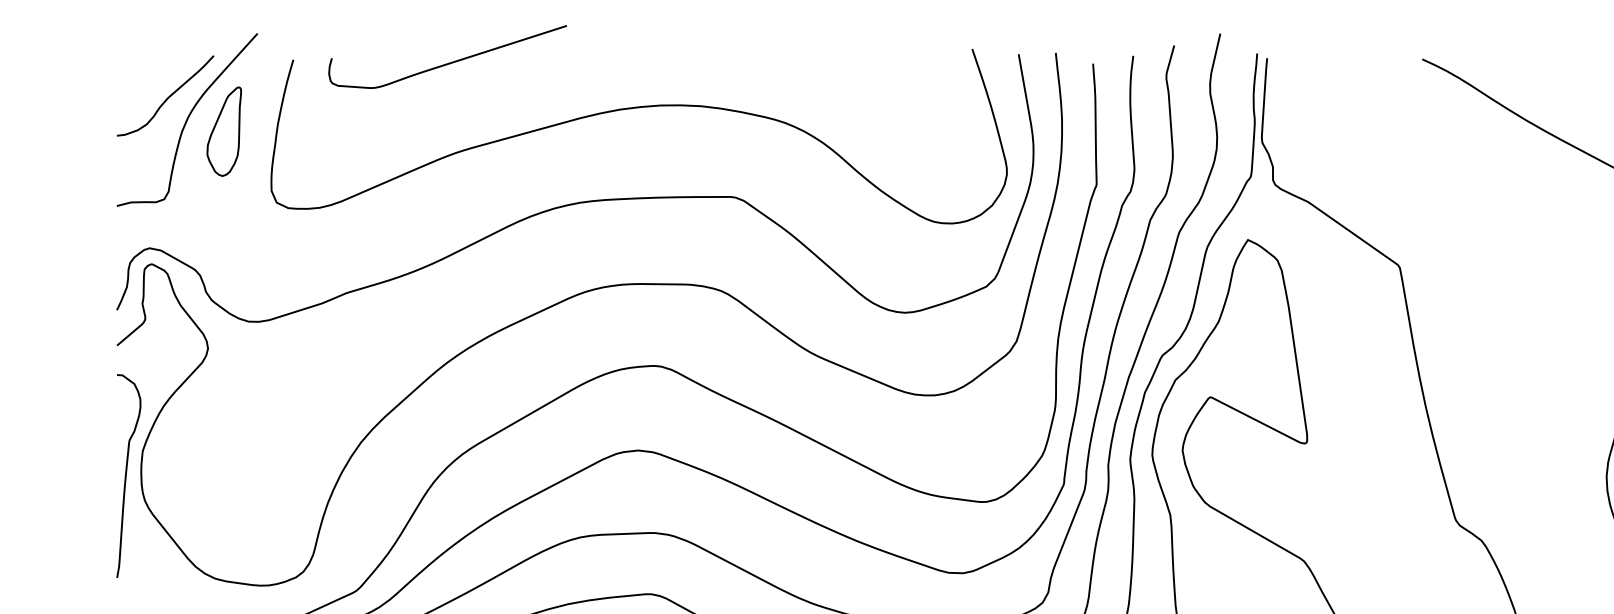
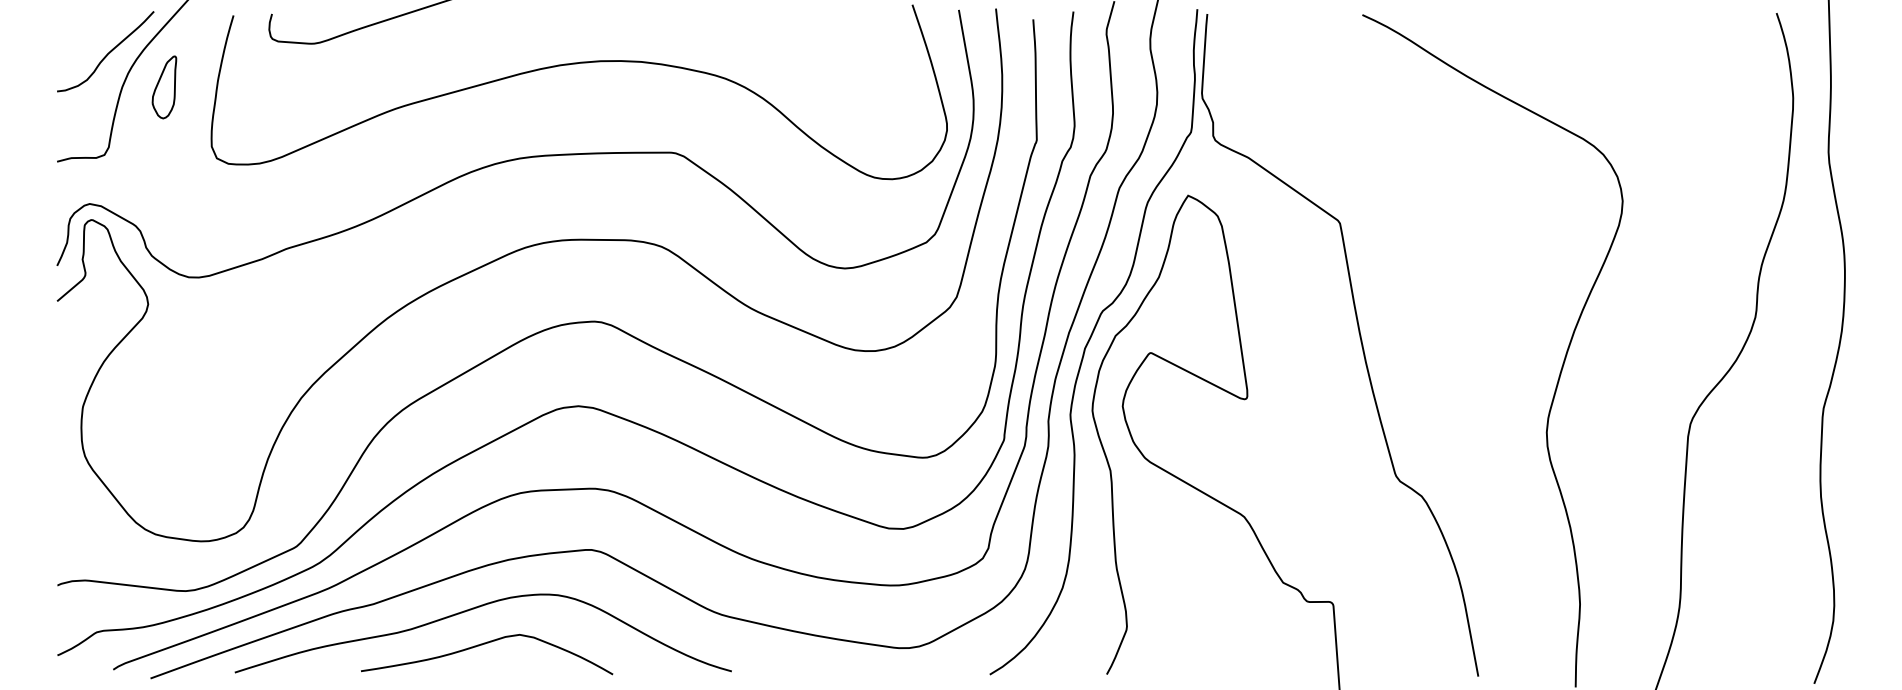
part: (224, 131) -> (164, 87), size x0.7
curve: (126, 475) -> (66, 431), removed

